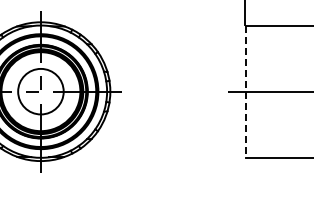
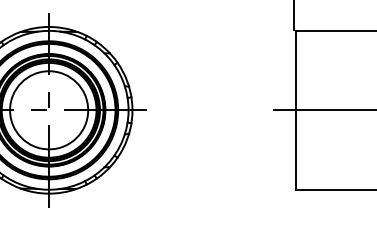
circle: (40, 91) -> (48, 110), size x1.43
line: (246, 92) -> (295, 111), dashed -> solid

